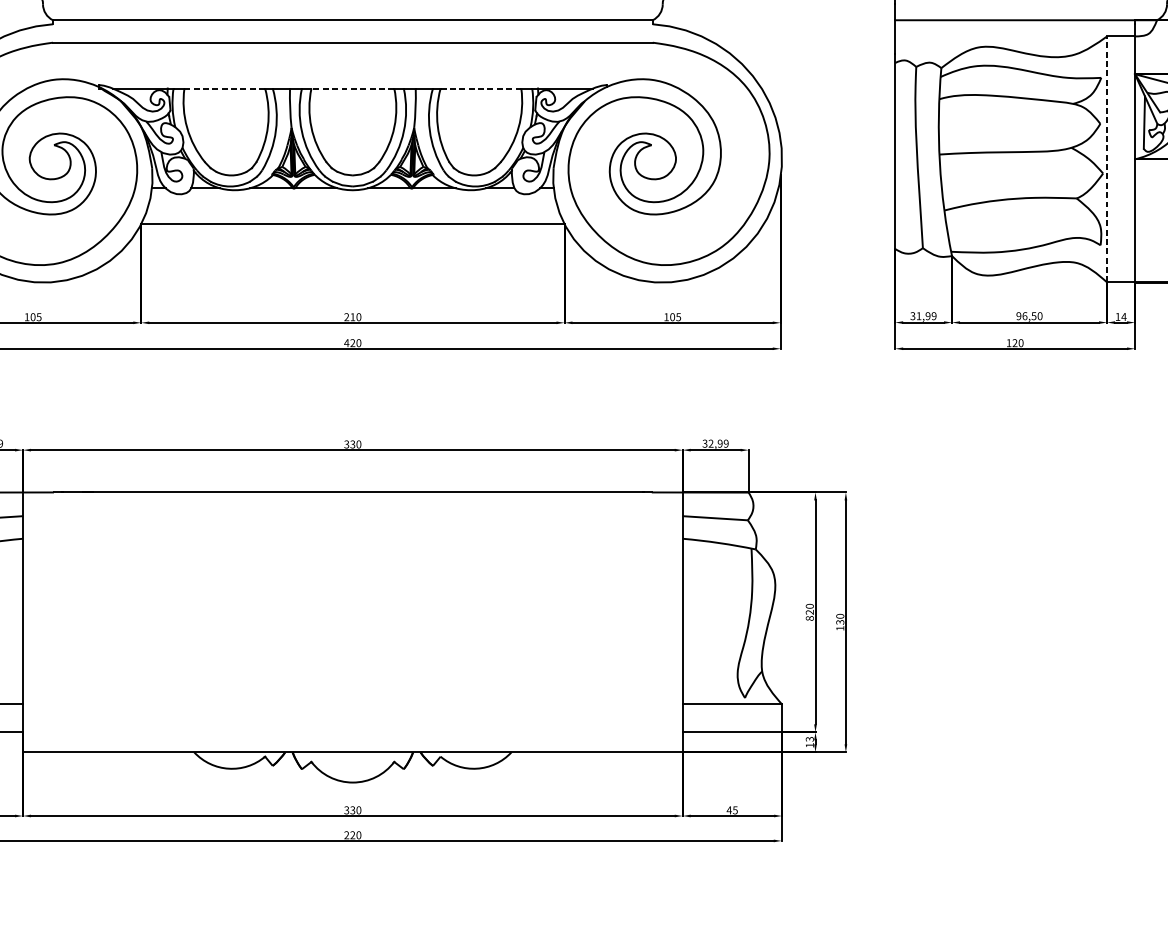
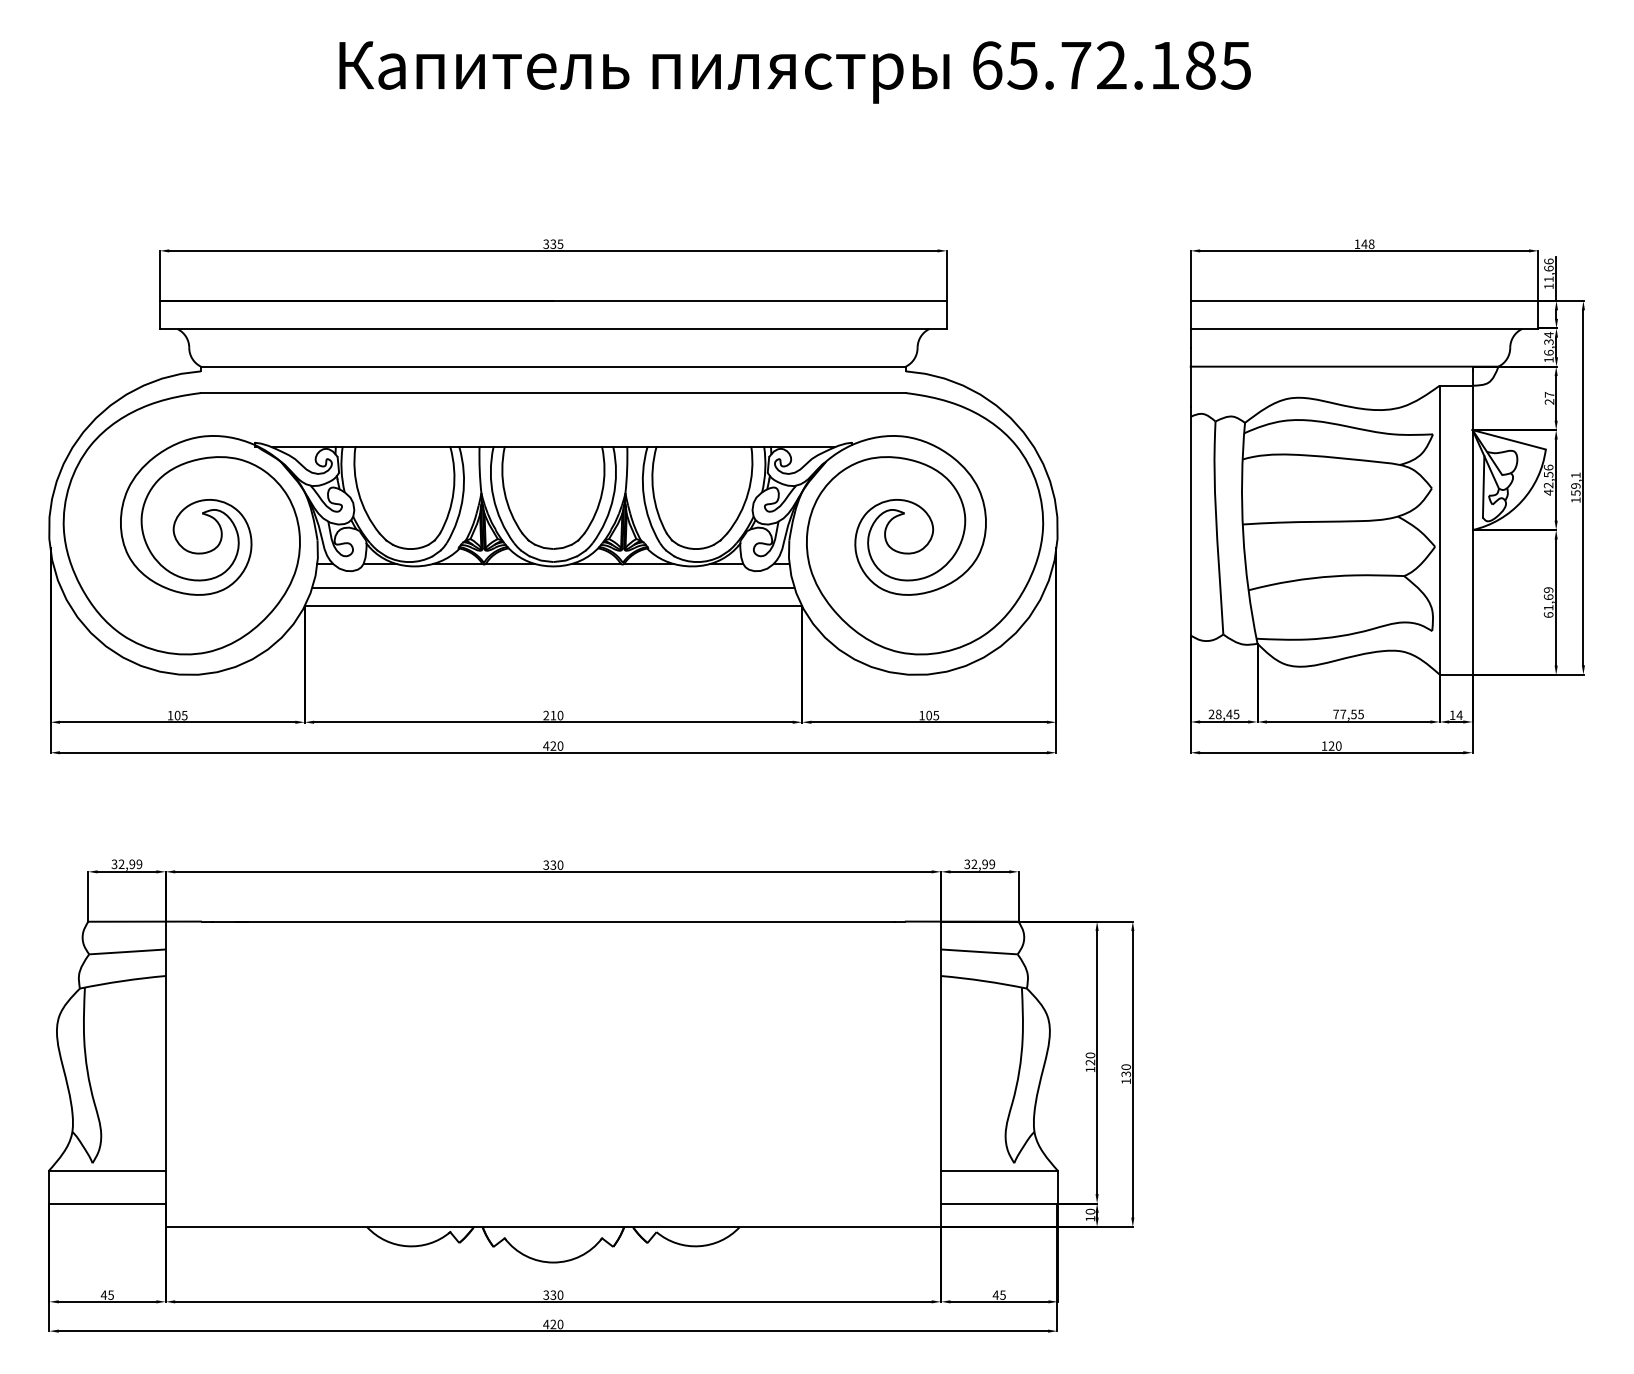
line: (224, 88) -> (402, 446), dashed -> solid
line: (352, 88) -> (553, 446), dashed -> solid
line: (481, 88) -> (704, 446), dashed -> solid
line: (1106, 158) -> (1439, 529), dashed -> solid
line: (352, 208) -> (553, 587), added
text: (923, 316) -> (1223, 714), 31,99 -> 28,45
text: (1029, 316) -> (1348, 714), 96,50 -> 77,55
text: (809, 618) -> (1090, 1069), 820 -> 120
text: (809, 739) -> (1089, 1211), 13 -> 10
text: (346, 835) -> (546, 1324), 220 -> 420

